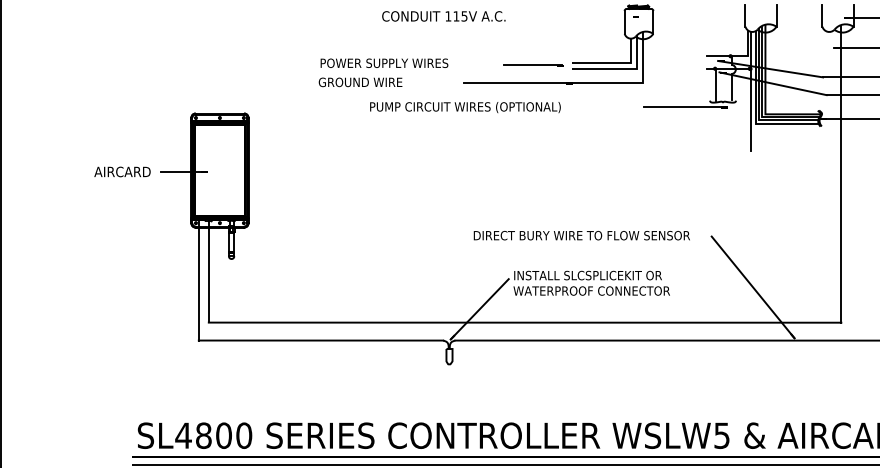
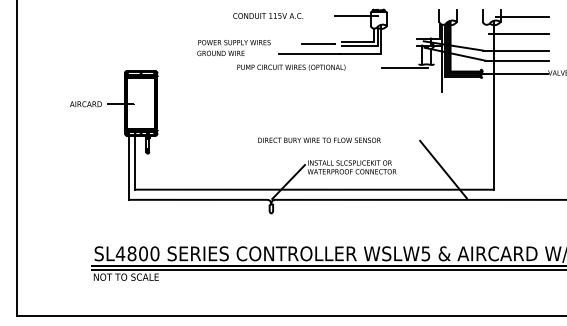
line: (599, 17) -> (356, 16), added
text: (465, 107) -> (291, 67), moved
text: (581, 234) -> (319, 139), moved

